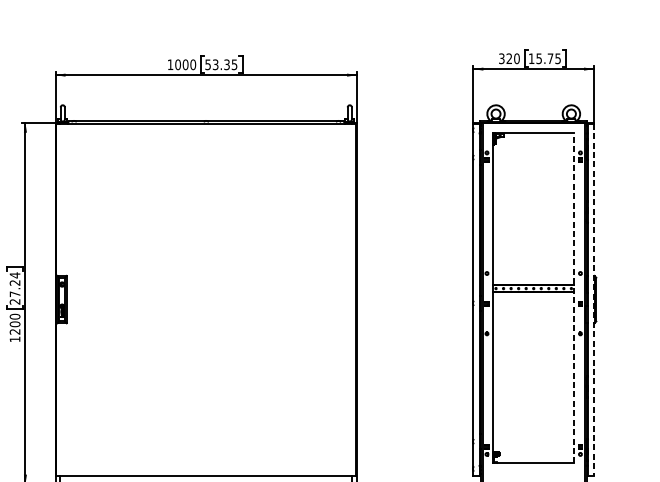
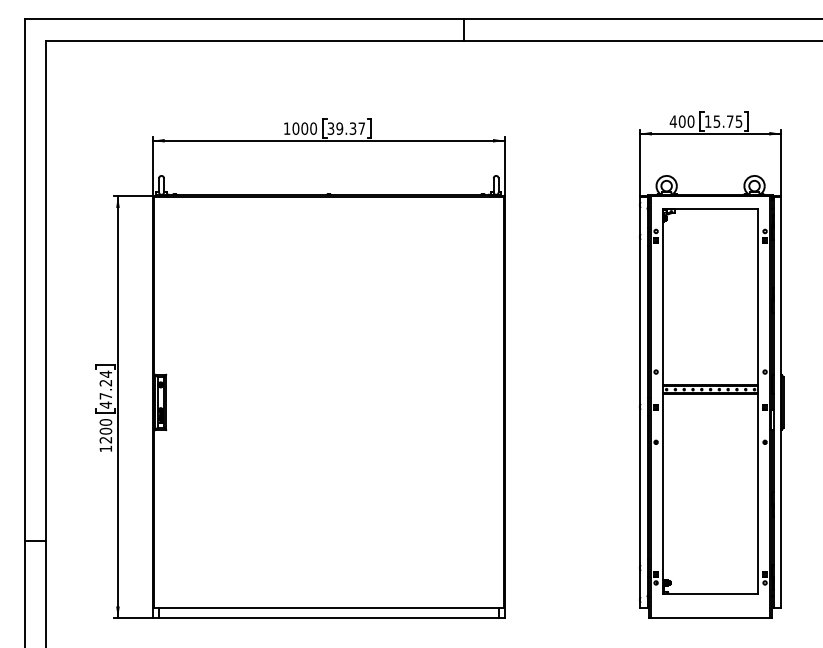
text: (505, 58) -> (677, 121), 320 -> 400
text: (221, 64) -> (346, 128), 53.35 -> 39.37
line: (574, 297) -> (758, 400), dashed -> solid
line: (593, 299) -> (780, 402), dashed -> solid
text: (14, 301) -> (105, 404), 27.24 -> 47.24

